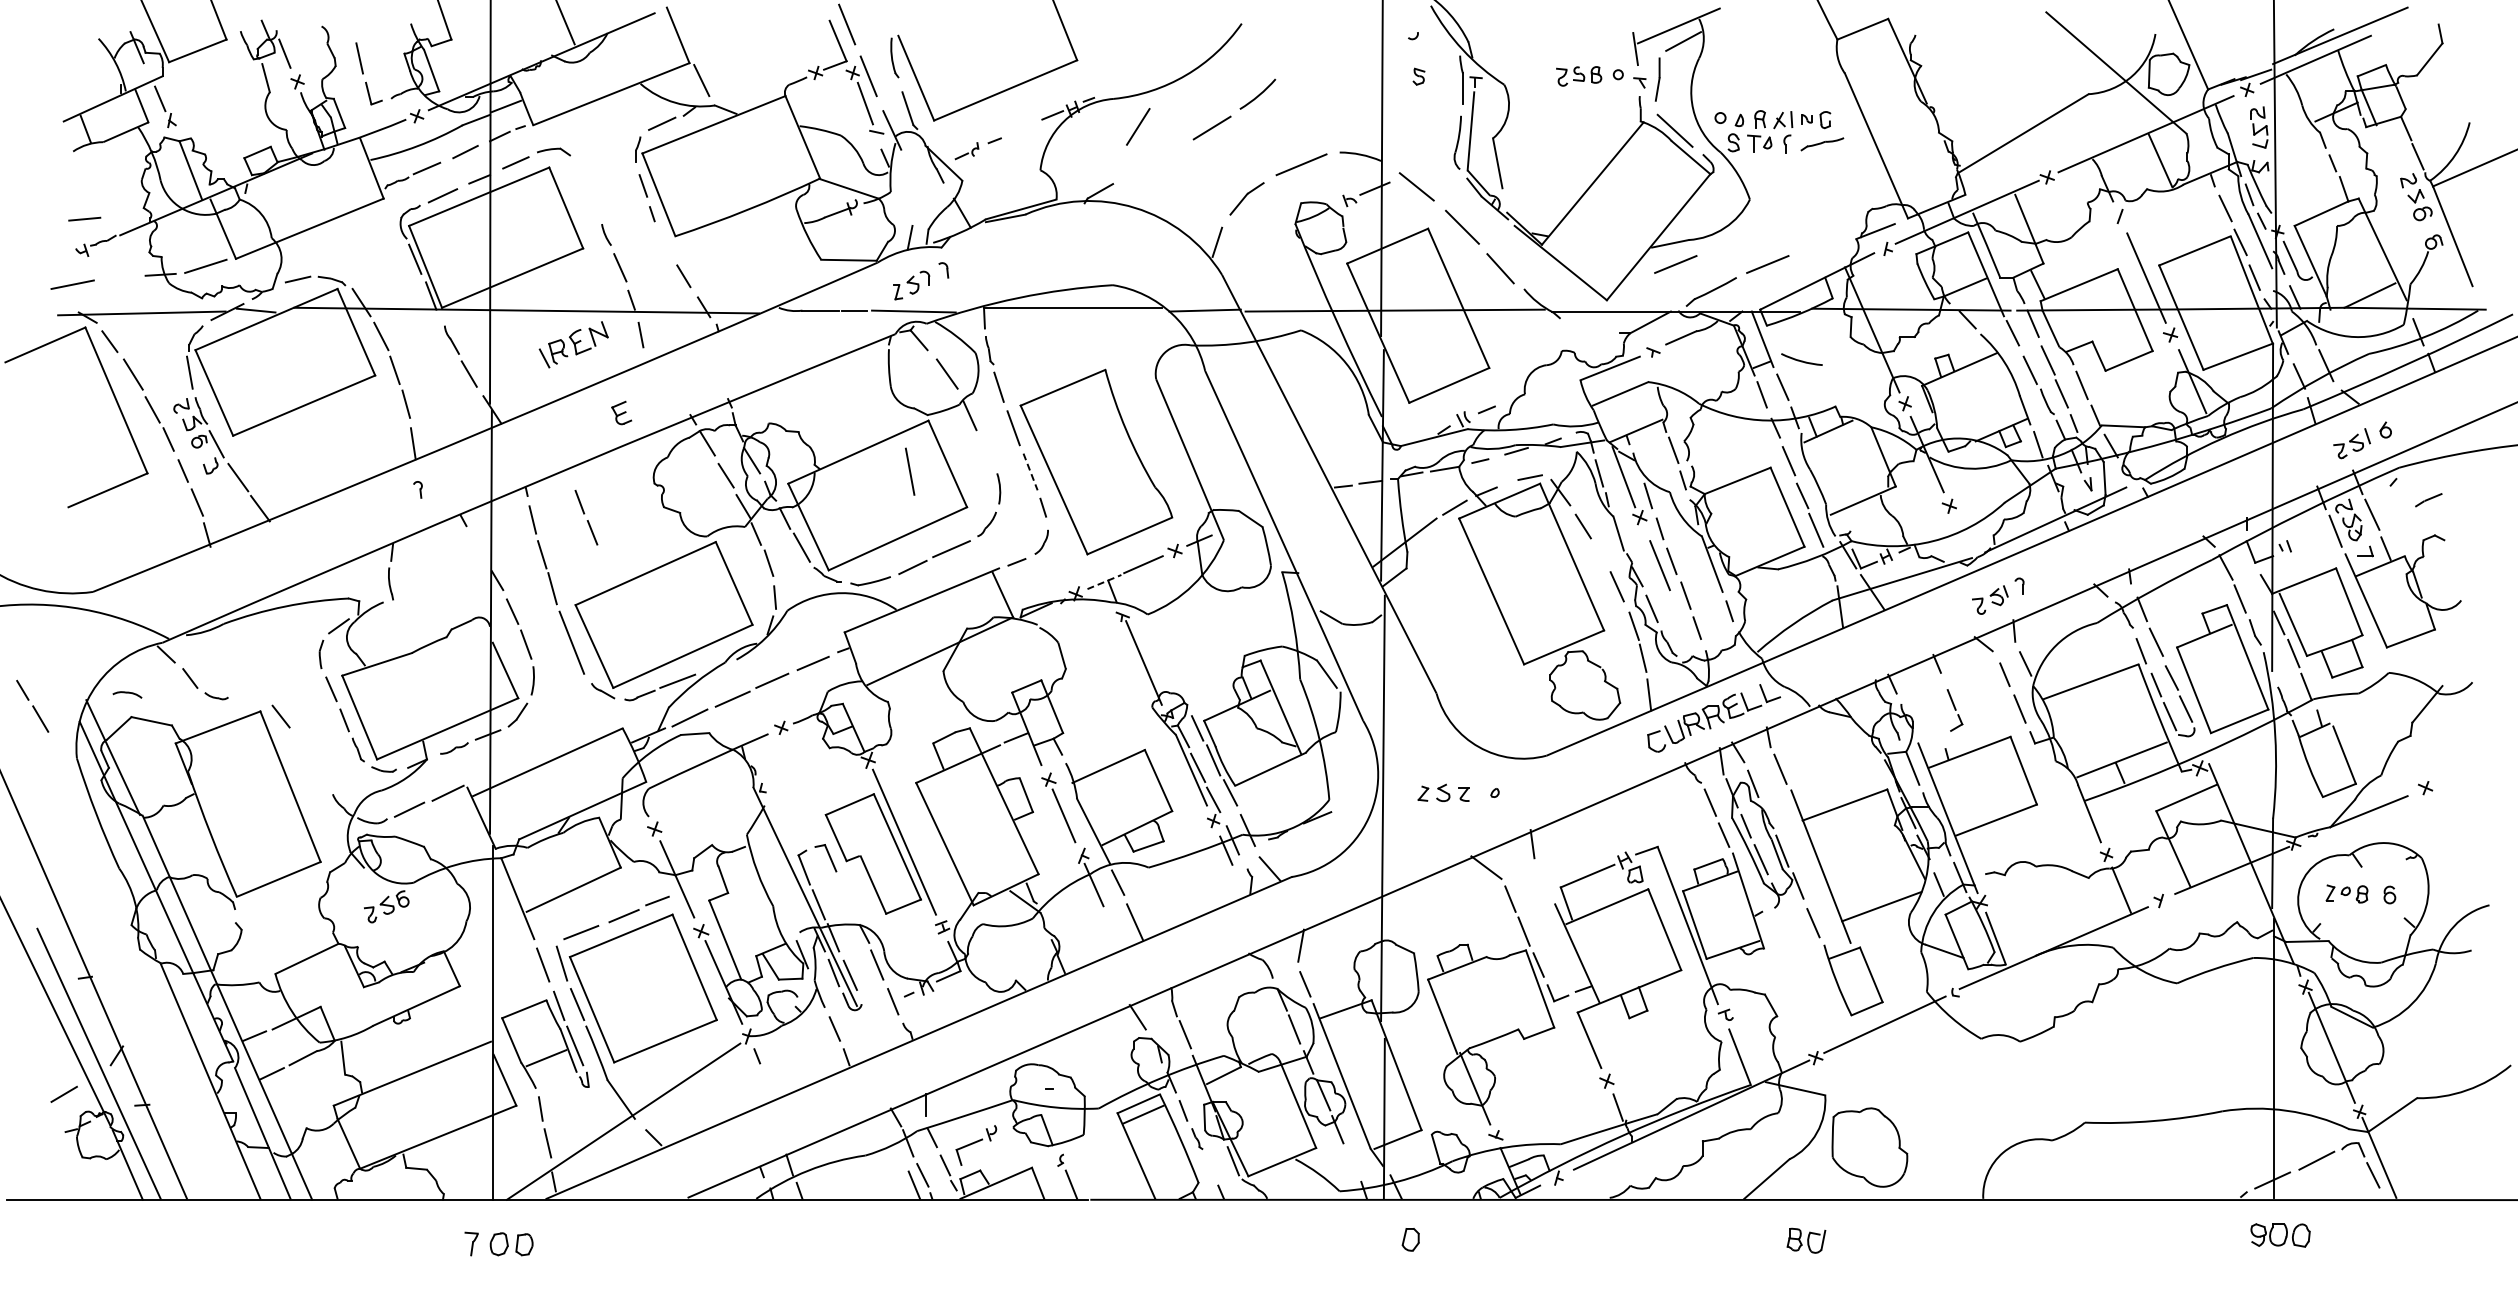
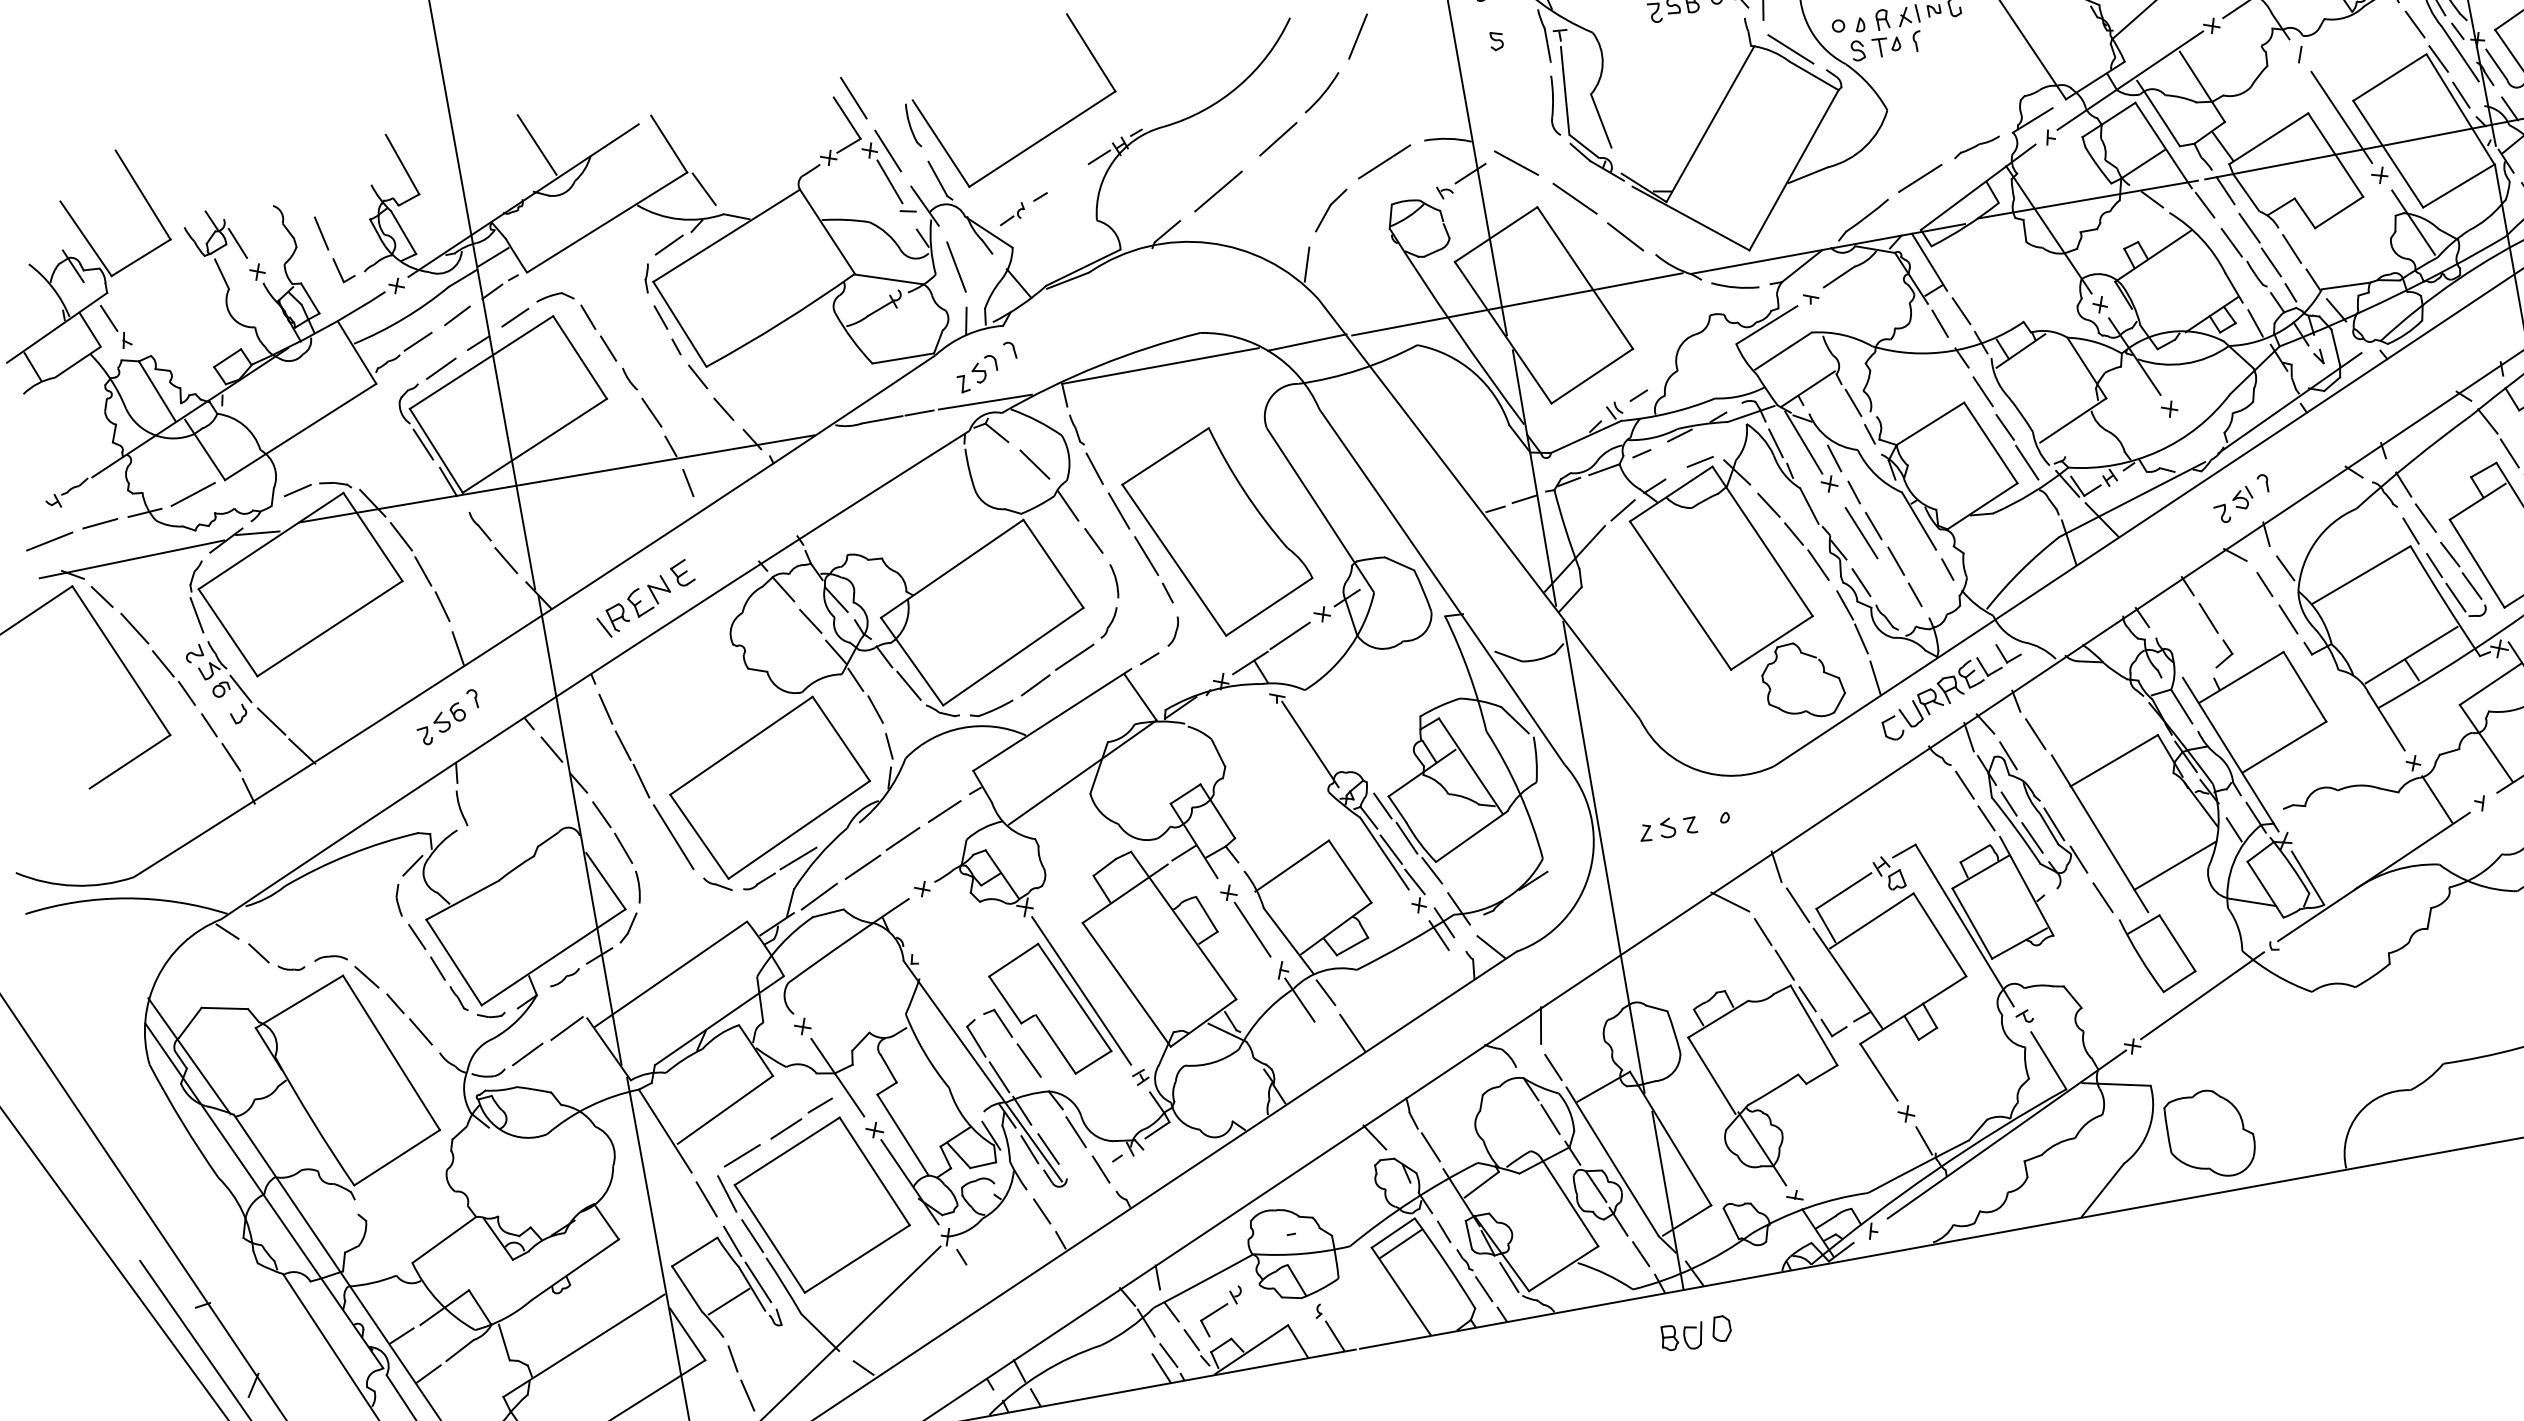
line: (1138, 126) -> (1358, 36), moved
part: (1822, 144) -> (1977, 147), moved
line: (1151, 163) -> (1218, 190), added
line: (84, 218) -> (99, 523), moved
line: (666, 243) -> (698, 376), added
line: (1675, 264) -> (1818, 197), removed
part: (573, 344) -> (633, 606), moved
arc: (1801, 360) -> (1735, 286), moved
line: (986, 450) -> (1093, 541), added
line: (910, 471) -> (956, 266), moved
line: (1030, 471) -> (1146, 555), dashed -> solid
line: (586, 520) -> (599, 336), moved
line: (479, 546) -> (552, 749), added
line: (1600, 555) -> (1793, 533), added
line: (1104, 581) -> (1250, 662), dashed -> solid
part: (127, 694) -> (330, 958), moved
part: (32, 705) -> (409, 1018), moved
part: (1954, 710) -> (2216, 634), size x1.43
line: (1545, 880) -> (1798, 904), added
line: (847, 894) -> (1029, 1060), added
part: (386, 906) -> (441, 723), moved
line: (1352, 1161) -> (1641, 1253), added
line: (1209, 1167) -> (1484, 1289), added
part: (1806, 1240) -> (1682, 1336), moved

